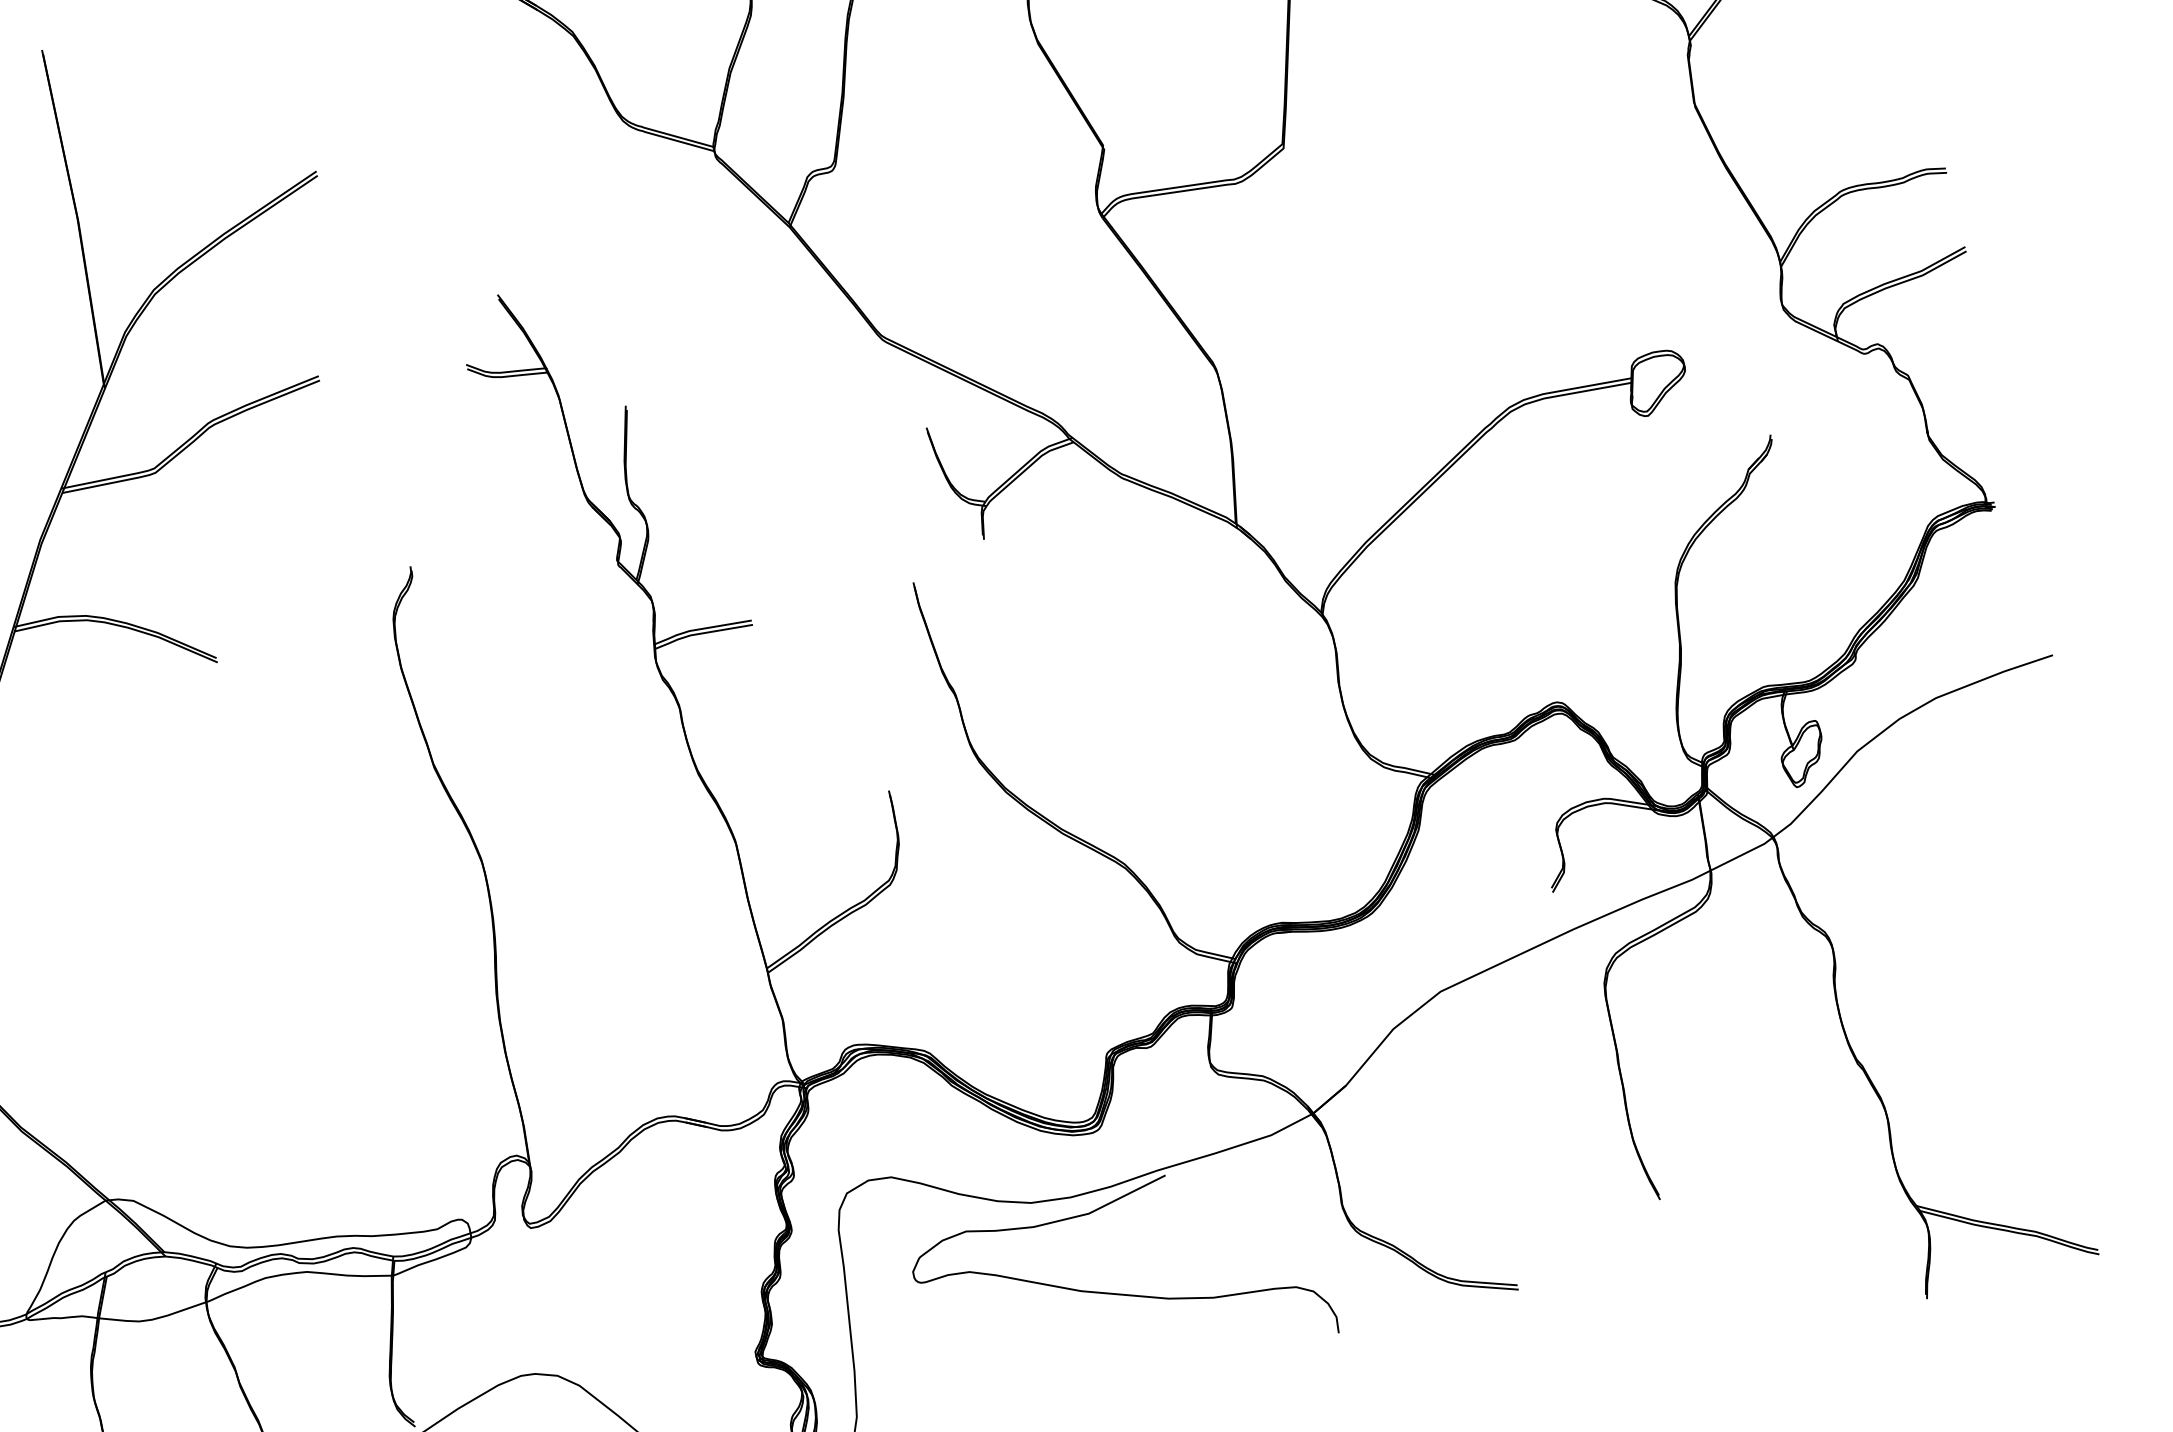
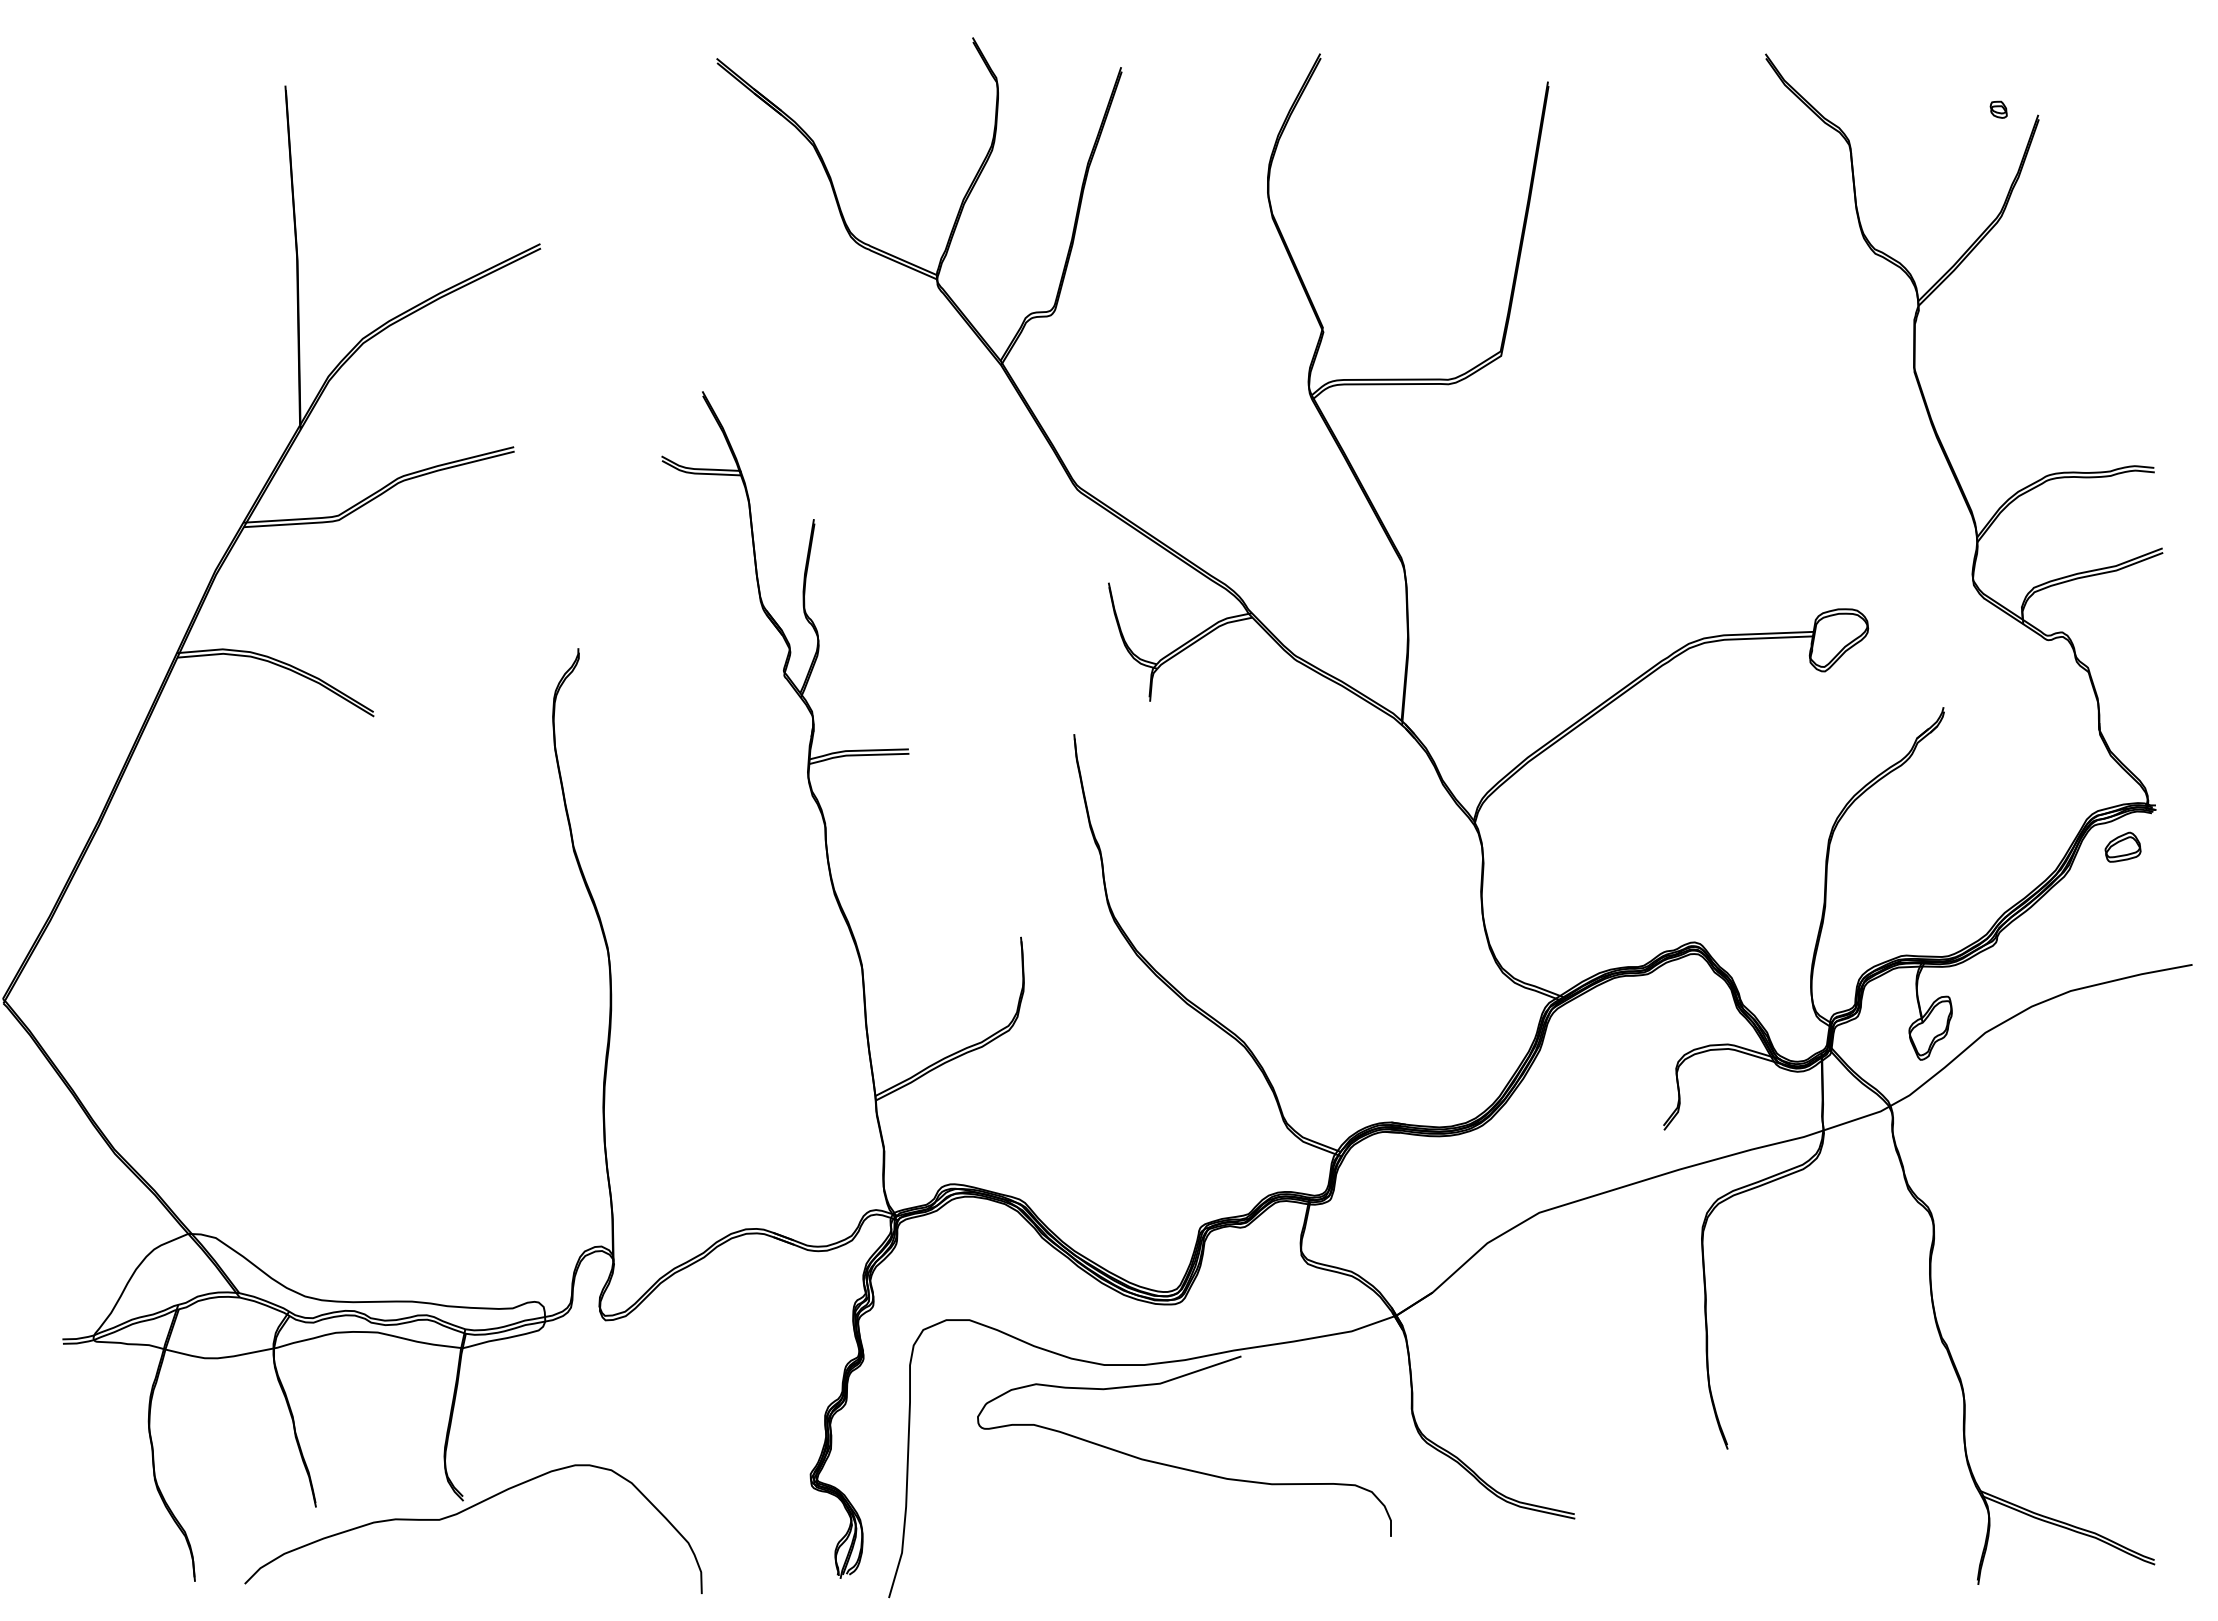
part: (1967, 547) -> (2122, 846), added

